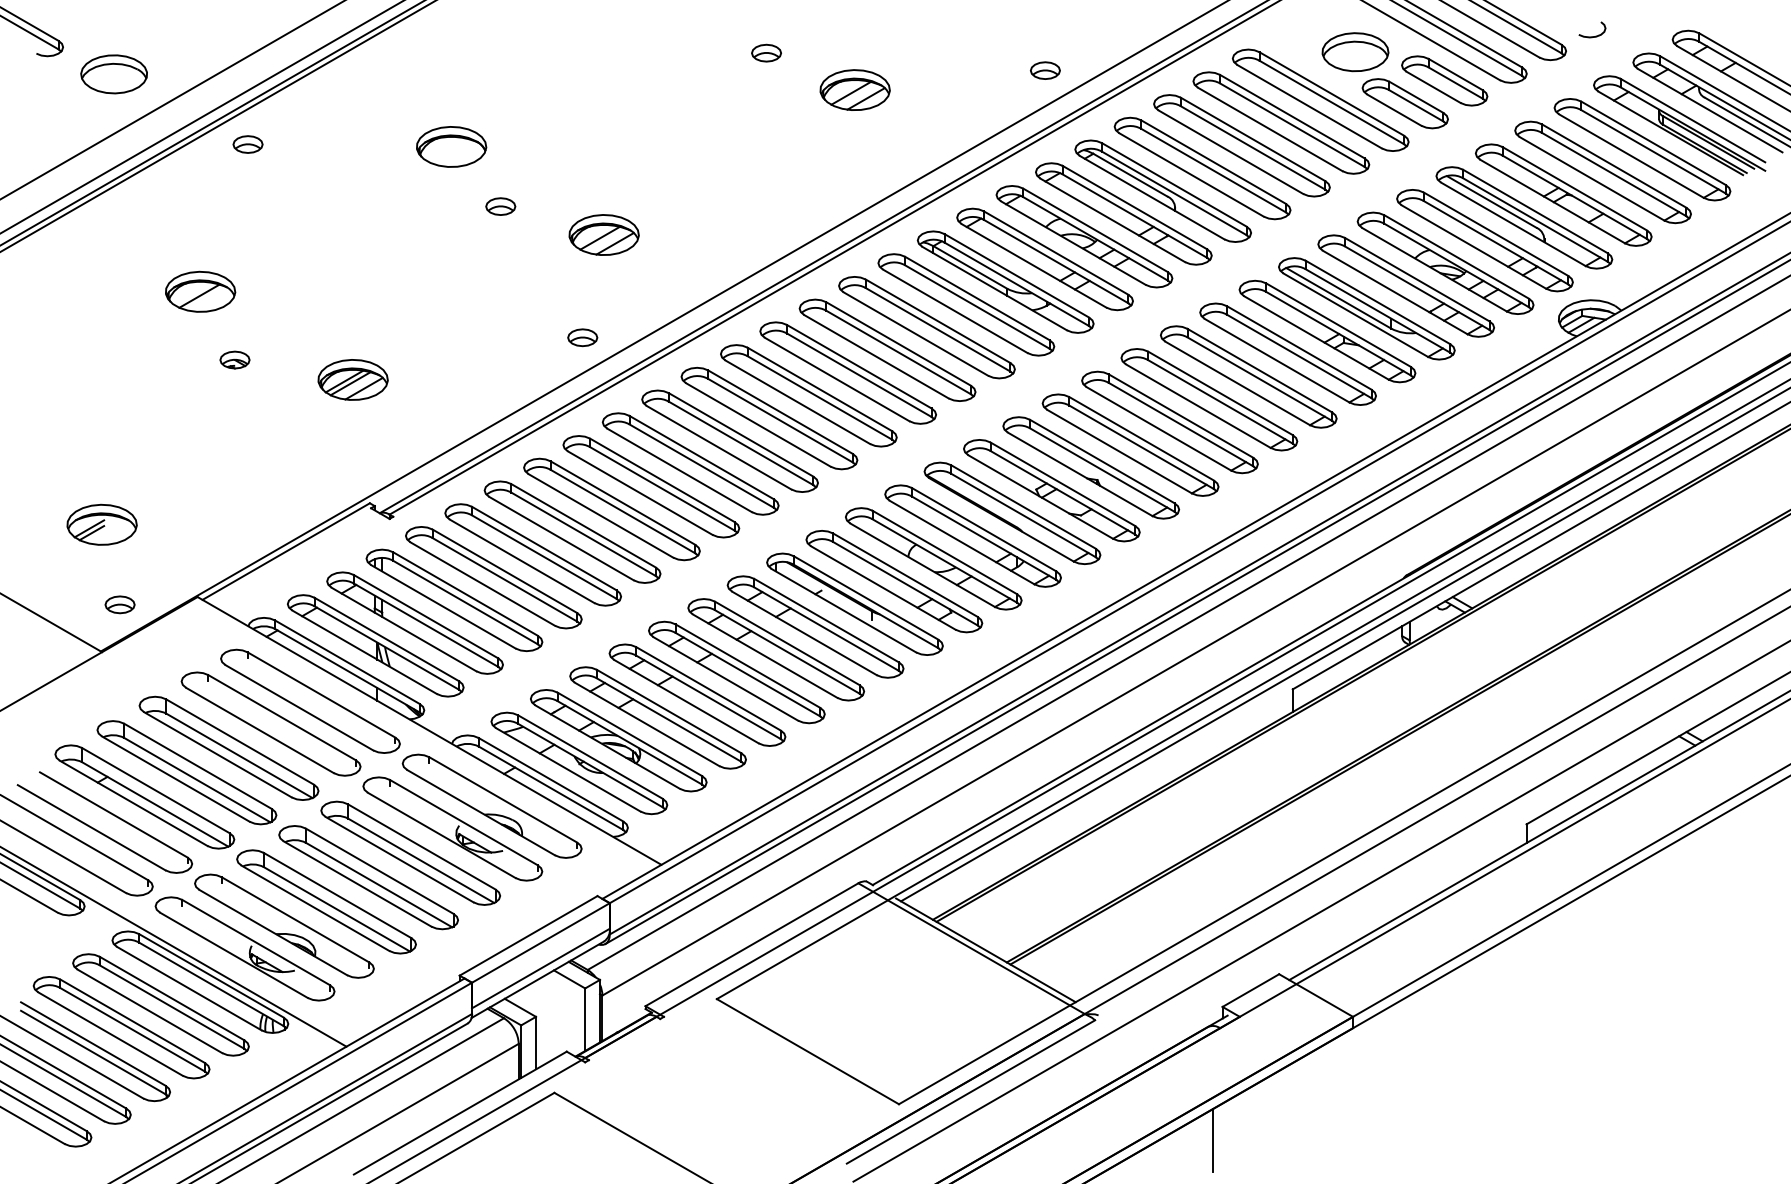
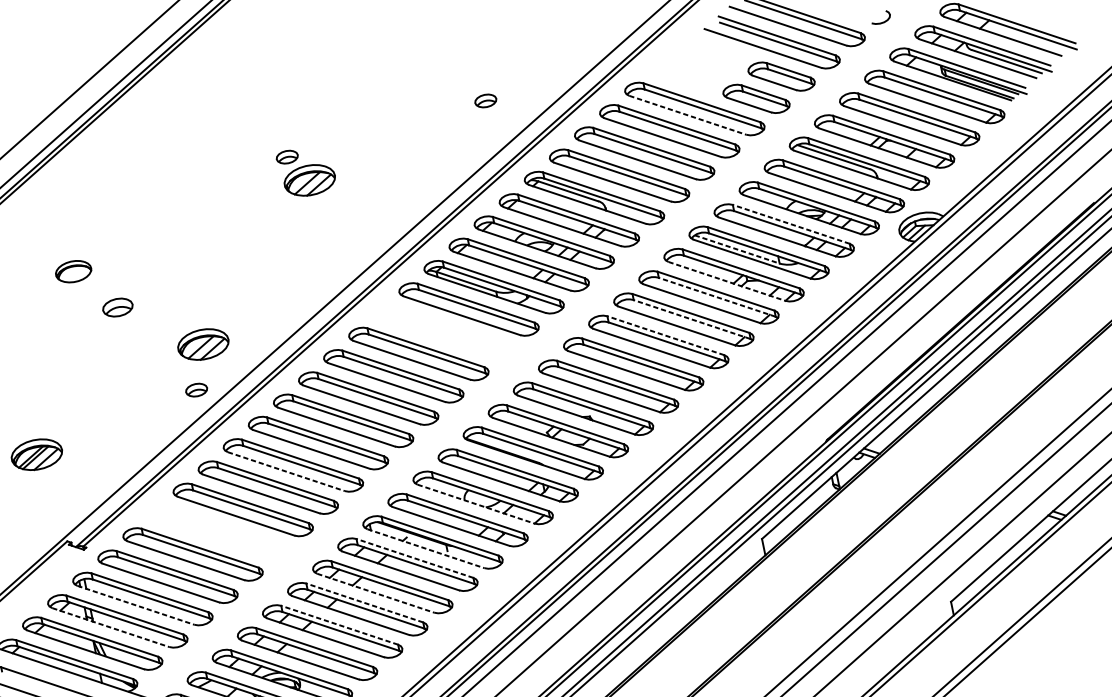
part: (1355, 52) -> (712, 69), removed
part: (1045, 70) -> (485, 100), moved
part: (854, 89) -> (309, 180), moved
line: (1310, 106) -> (688, 115), solid -> dashed
part: (451, 146) -> (73, 271), size x0.7
part: (500, 206) -> (117, 307), size x1.4
part: (603, 234) -> (202, 344), moved
line: (1416, 279) -> (790, 224), solid -> dashed
line: (1338, 298) -> (737, 249), solid -> dashed
part: (926, 327) -> (443, 331), removed
line: (1316, 338) -> (727, 281), solid -> dashed
line: (1298, 356) -> (716, 297), solid -> dashed
line: (1259, 378) -> (691, 319), solid -> dashed
line: (1220, 393) -> (665, 335), solid -> dashed
line: (680, 470) -> (287, 471), solid -> dashed
part: (572, 531) -> (217, 531), removed
line: (923, 565) -> (476, 504), solid -> dashed
line: (443, 607) -> (136, 605), solid -> dashed
line: (844, 610) -> (426, 548), solid -> dashed
line: (826, 620) -> (414, 558), solid -> dashed
line: (404, 629) -> (111, 627), solid -> dashed
line: (765, 656) -> (376, 593), solid -> dashed
line: (747, 665) -> (364, 602), solid -> dashed
line: (708, 688) -> (339, 625), solid -> dashed

